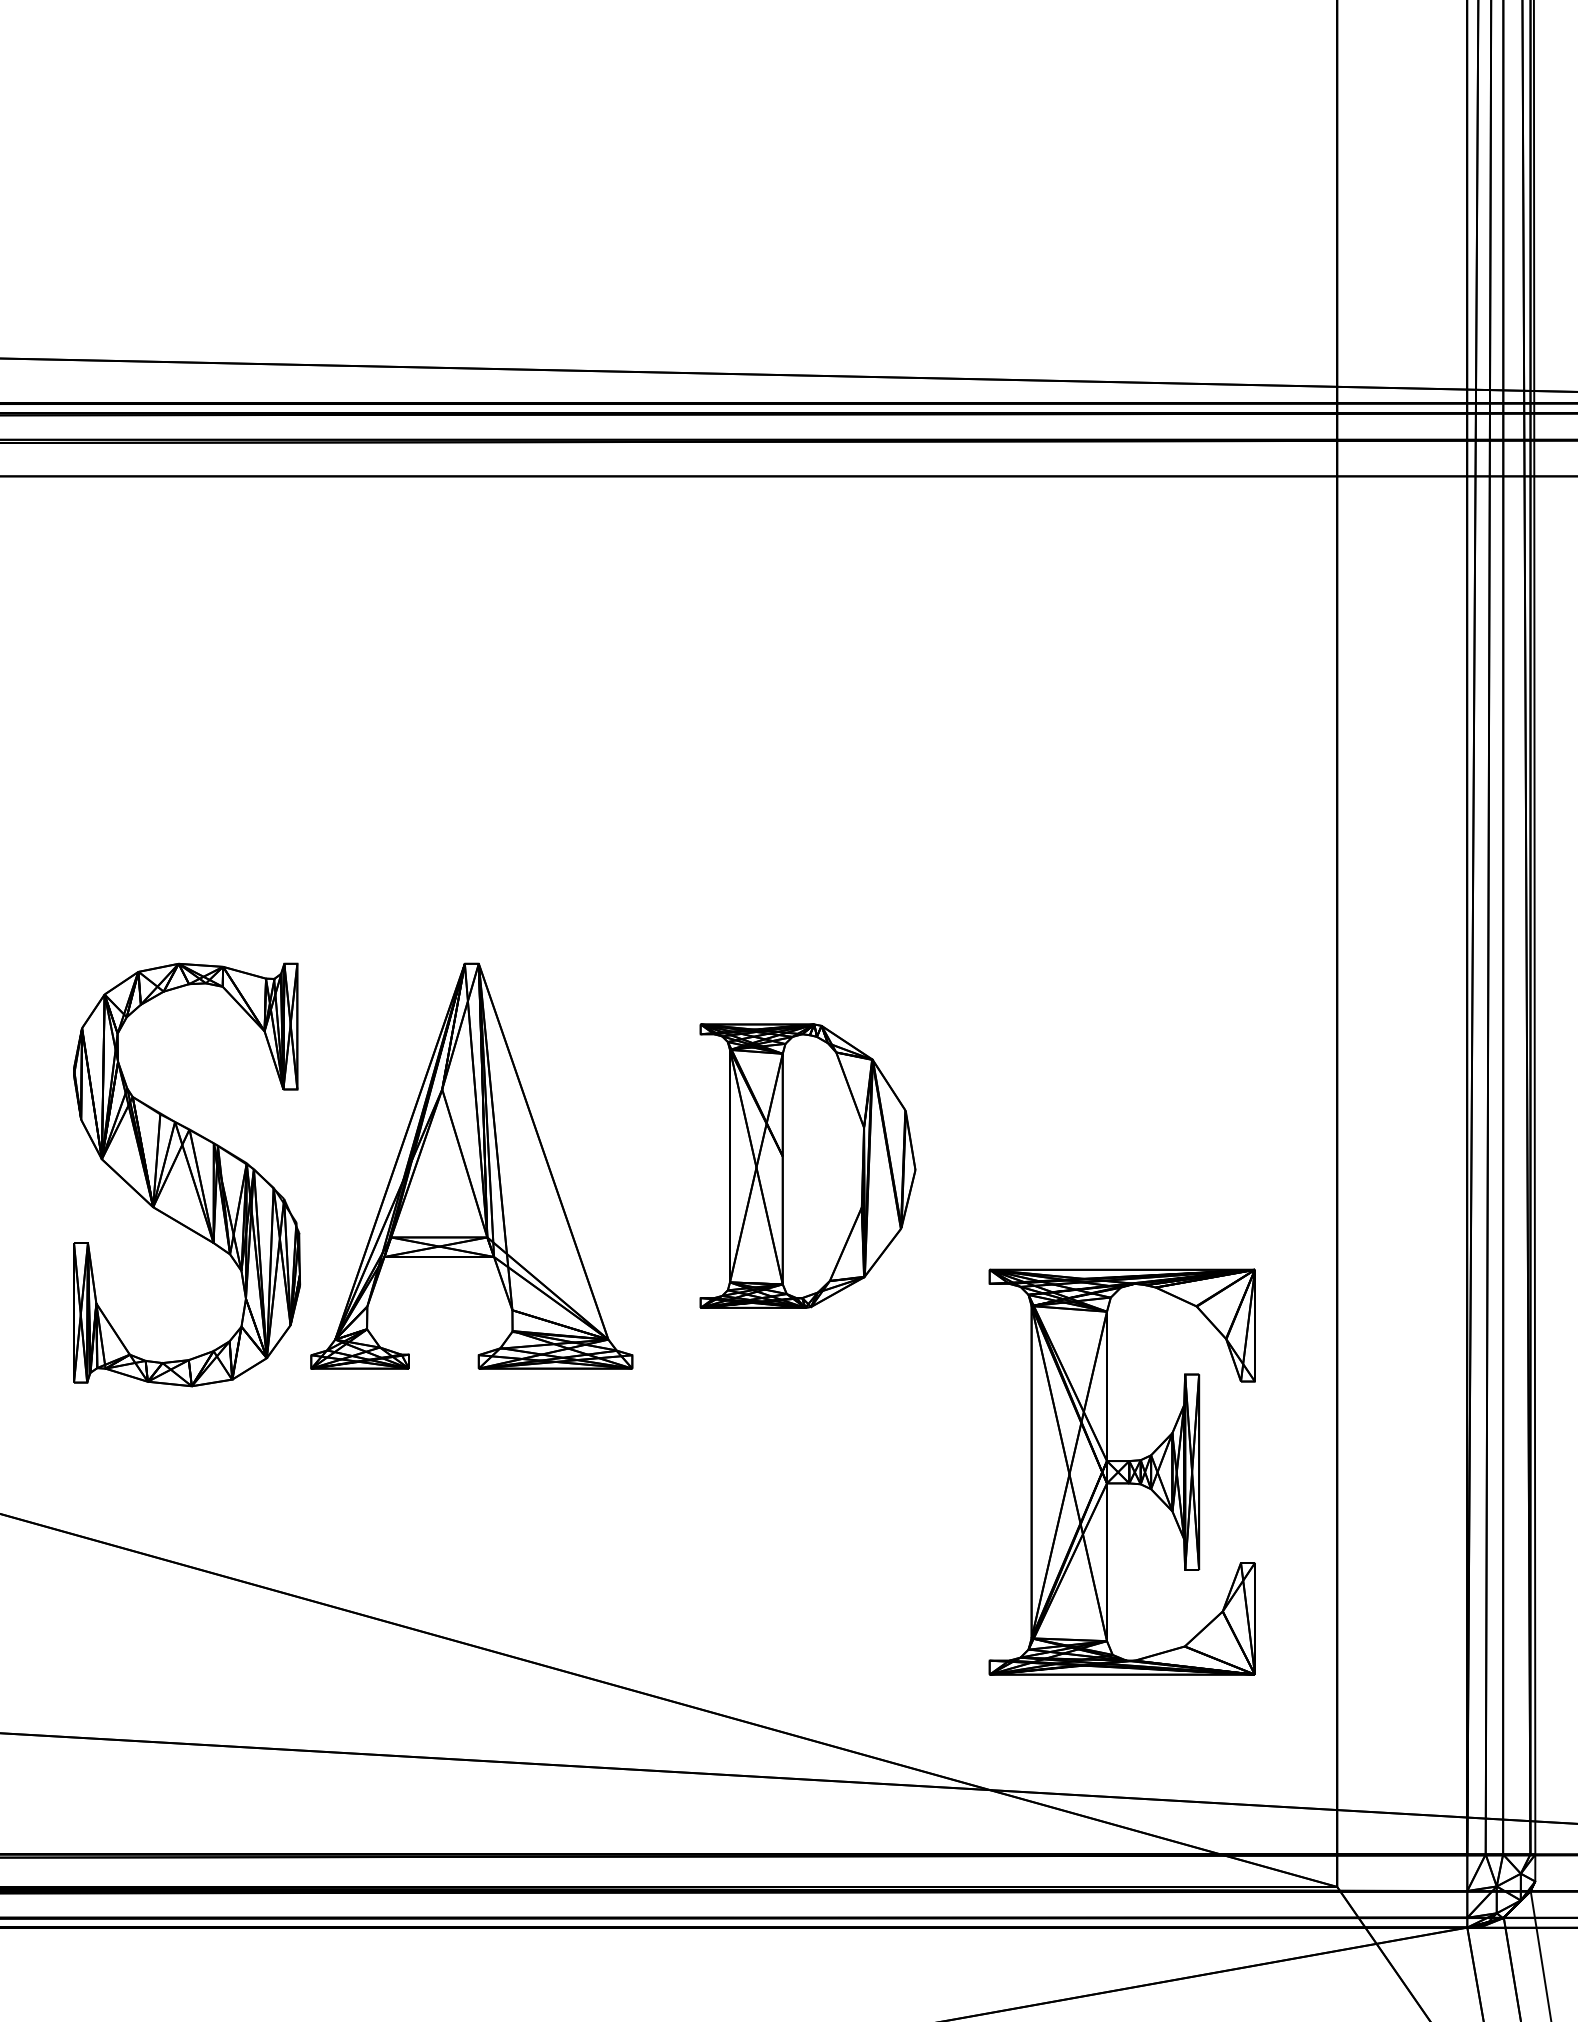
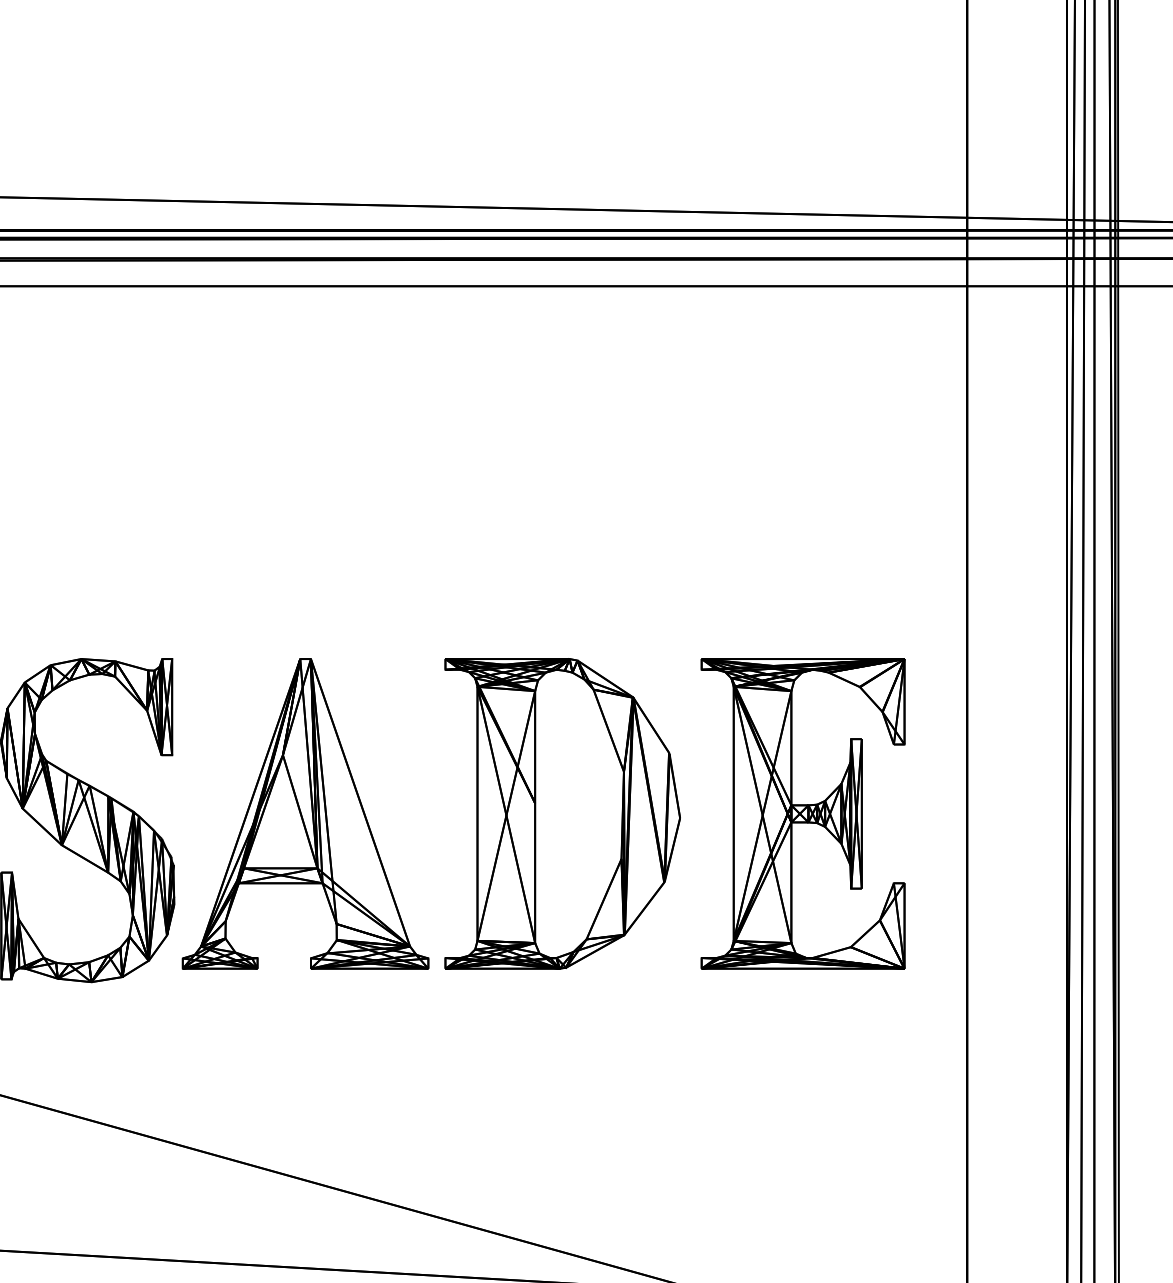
part: (807, 1165) -> (562, 813), size x1.43
part: (1121, 1471) -> (802, 813), moved

